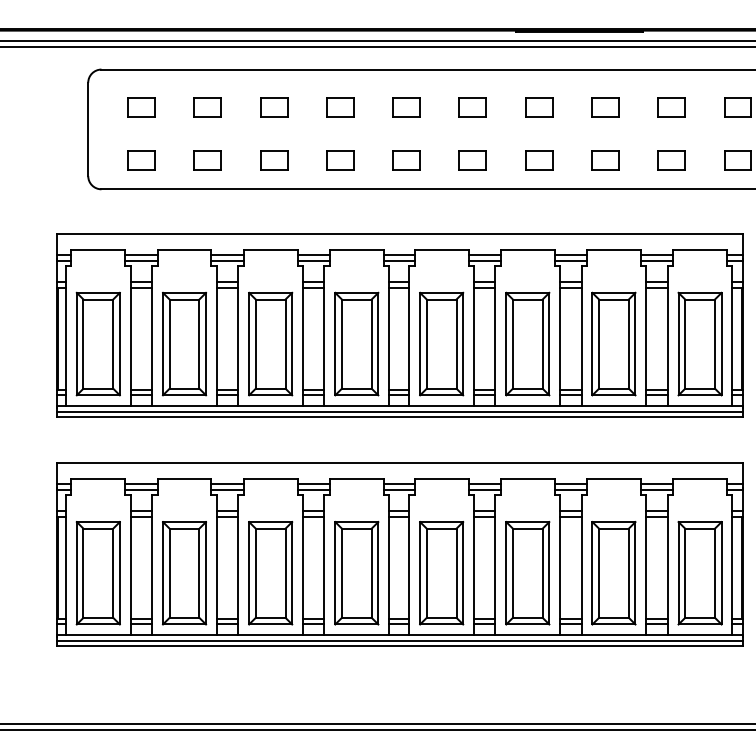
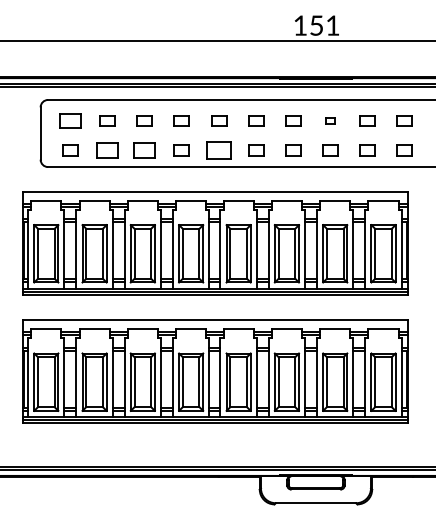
part: (141, 106) -> (70, 120), size x1.4
part: (605, 106) -> (330, 120), size x0.6
part: (207, 159) -> (107, 150), size x1.4
part: (273, 159) -> (144, 150), size x1.4
part: (407, 159) -> (219, 150), size x1.6

